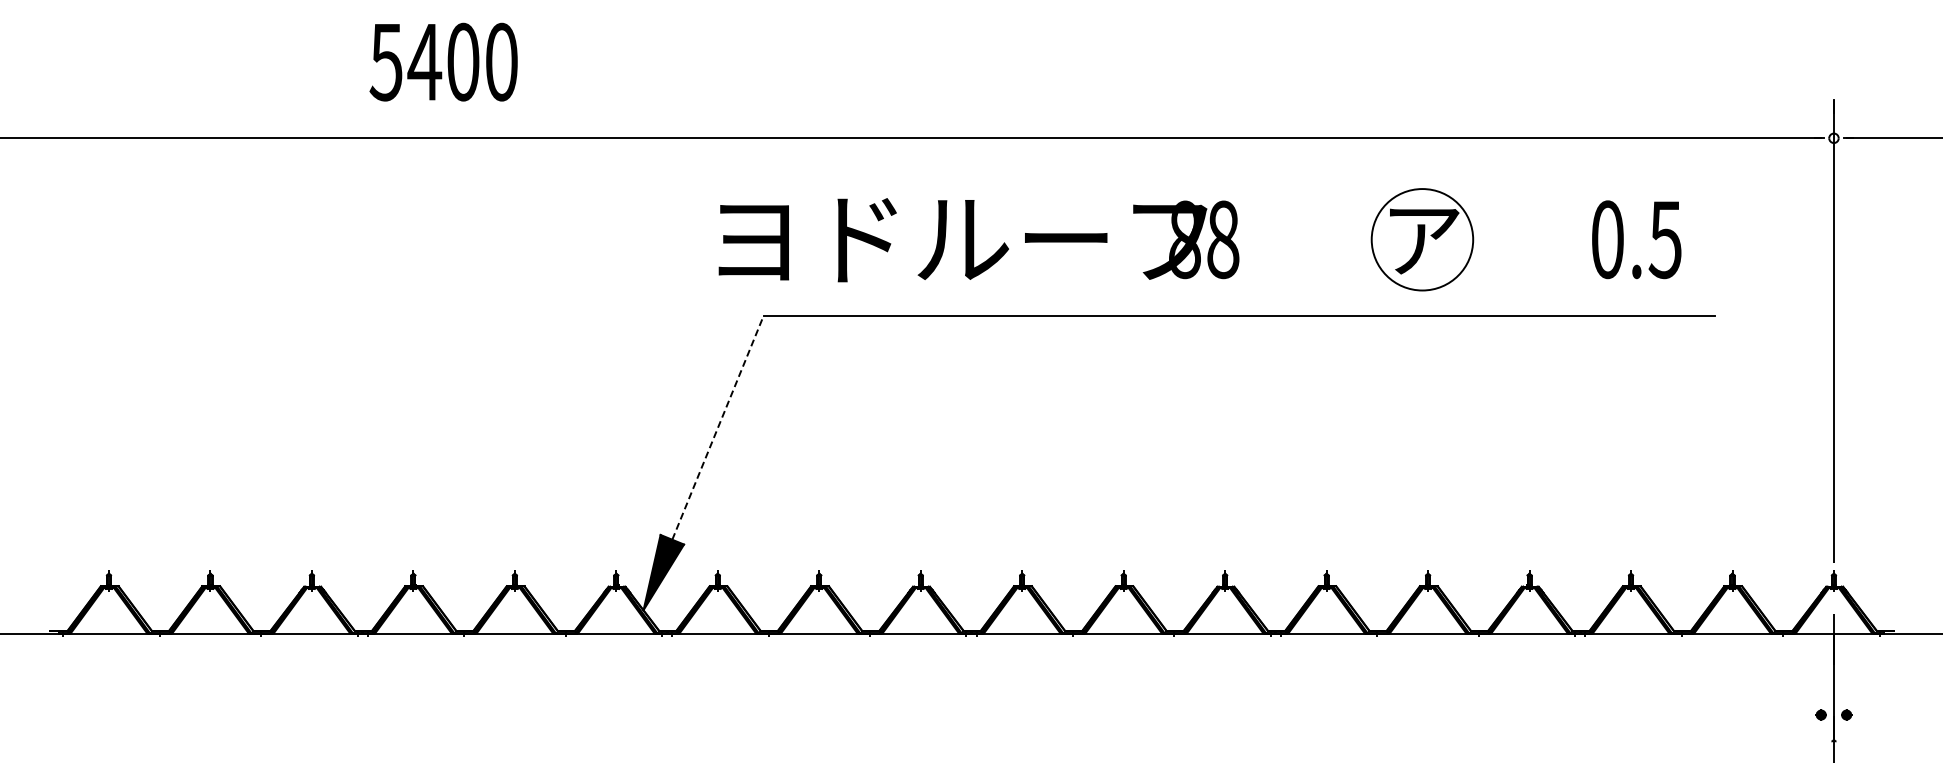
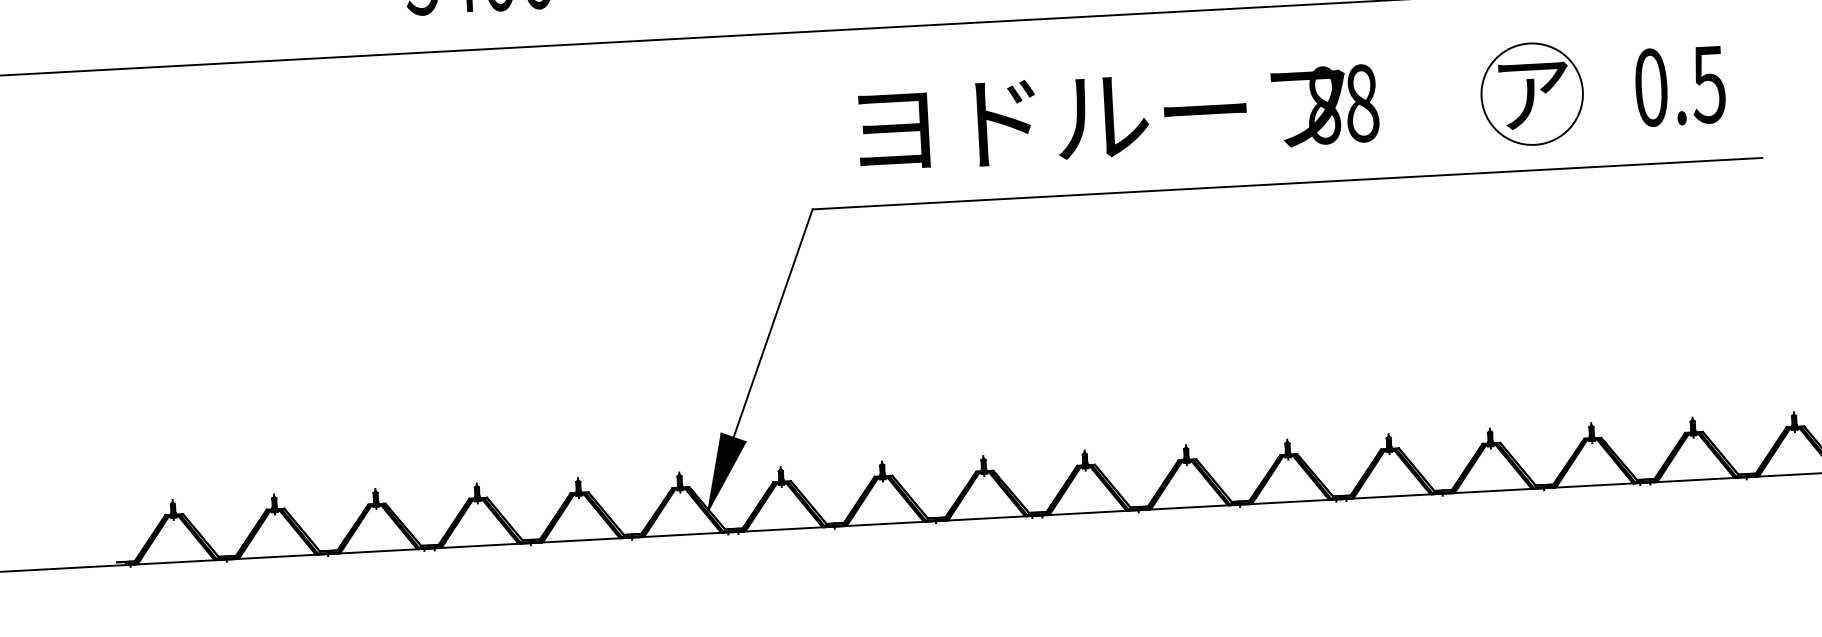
part: (1422, 239) -> (1532, 93), moved
text: (978, 240) -> (1117, 117), moved
line: (717, 427) -> (772, 323), dashed -> solid

